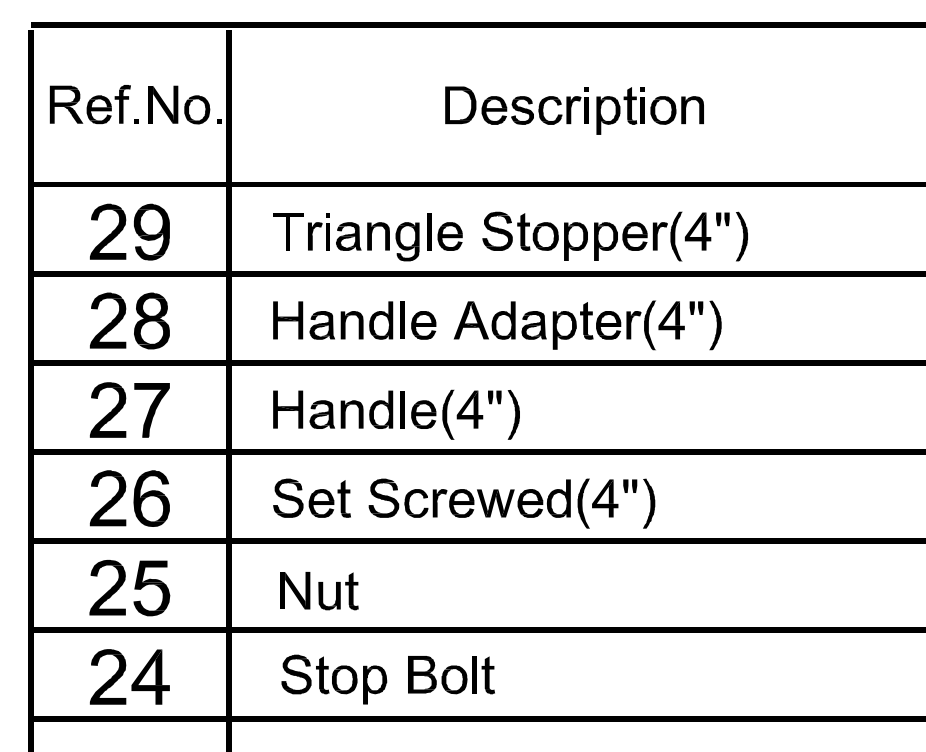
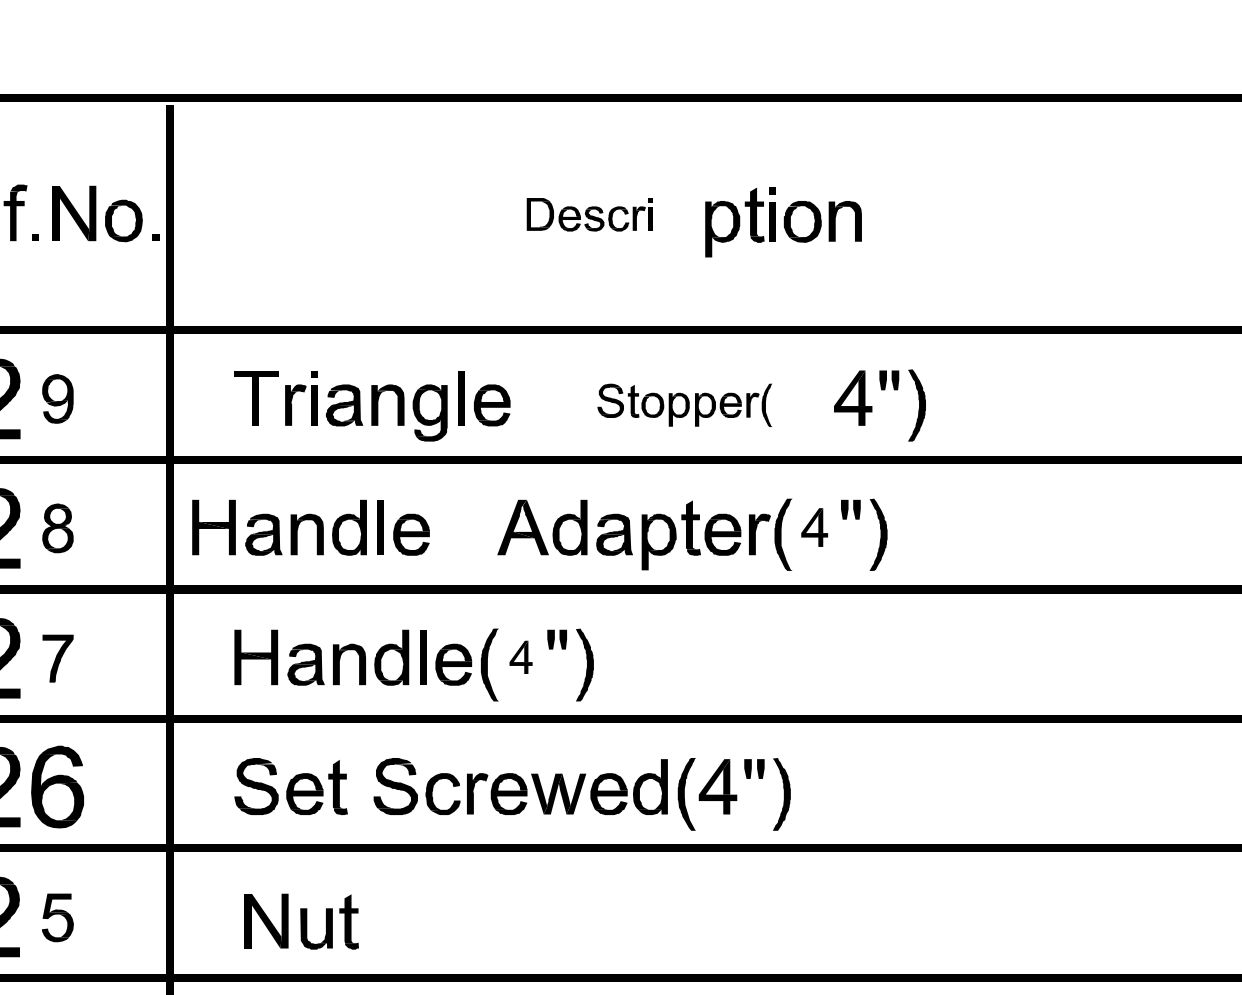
part: (516, 105) -> (588, 214), size x0.6
part: (151, 231) -> (57, 398), size x0.6
part: (582, 236) -> (684, 405), size x0.6
part: (151, 320) -> (57, 527), size x0.6
part: (354, 320) -> (310, 527), moved
part: (671, 320) -> (814, 527), size x0.7
part: (469, 409) -> (520, 657), size x0.6
part: (151, 410) -> (57, 658), size x0.6
part: (151, 588) -> (57, 917), size x0.6

